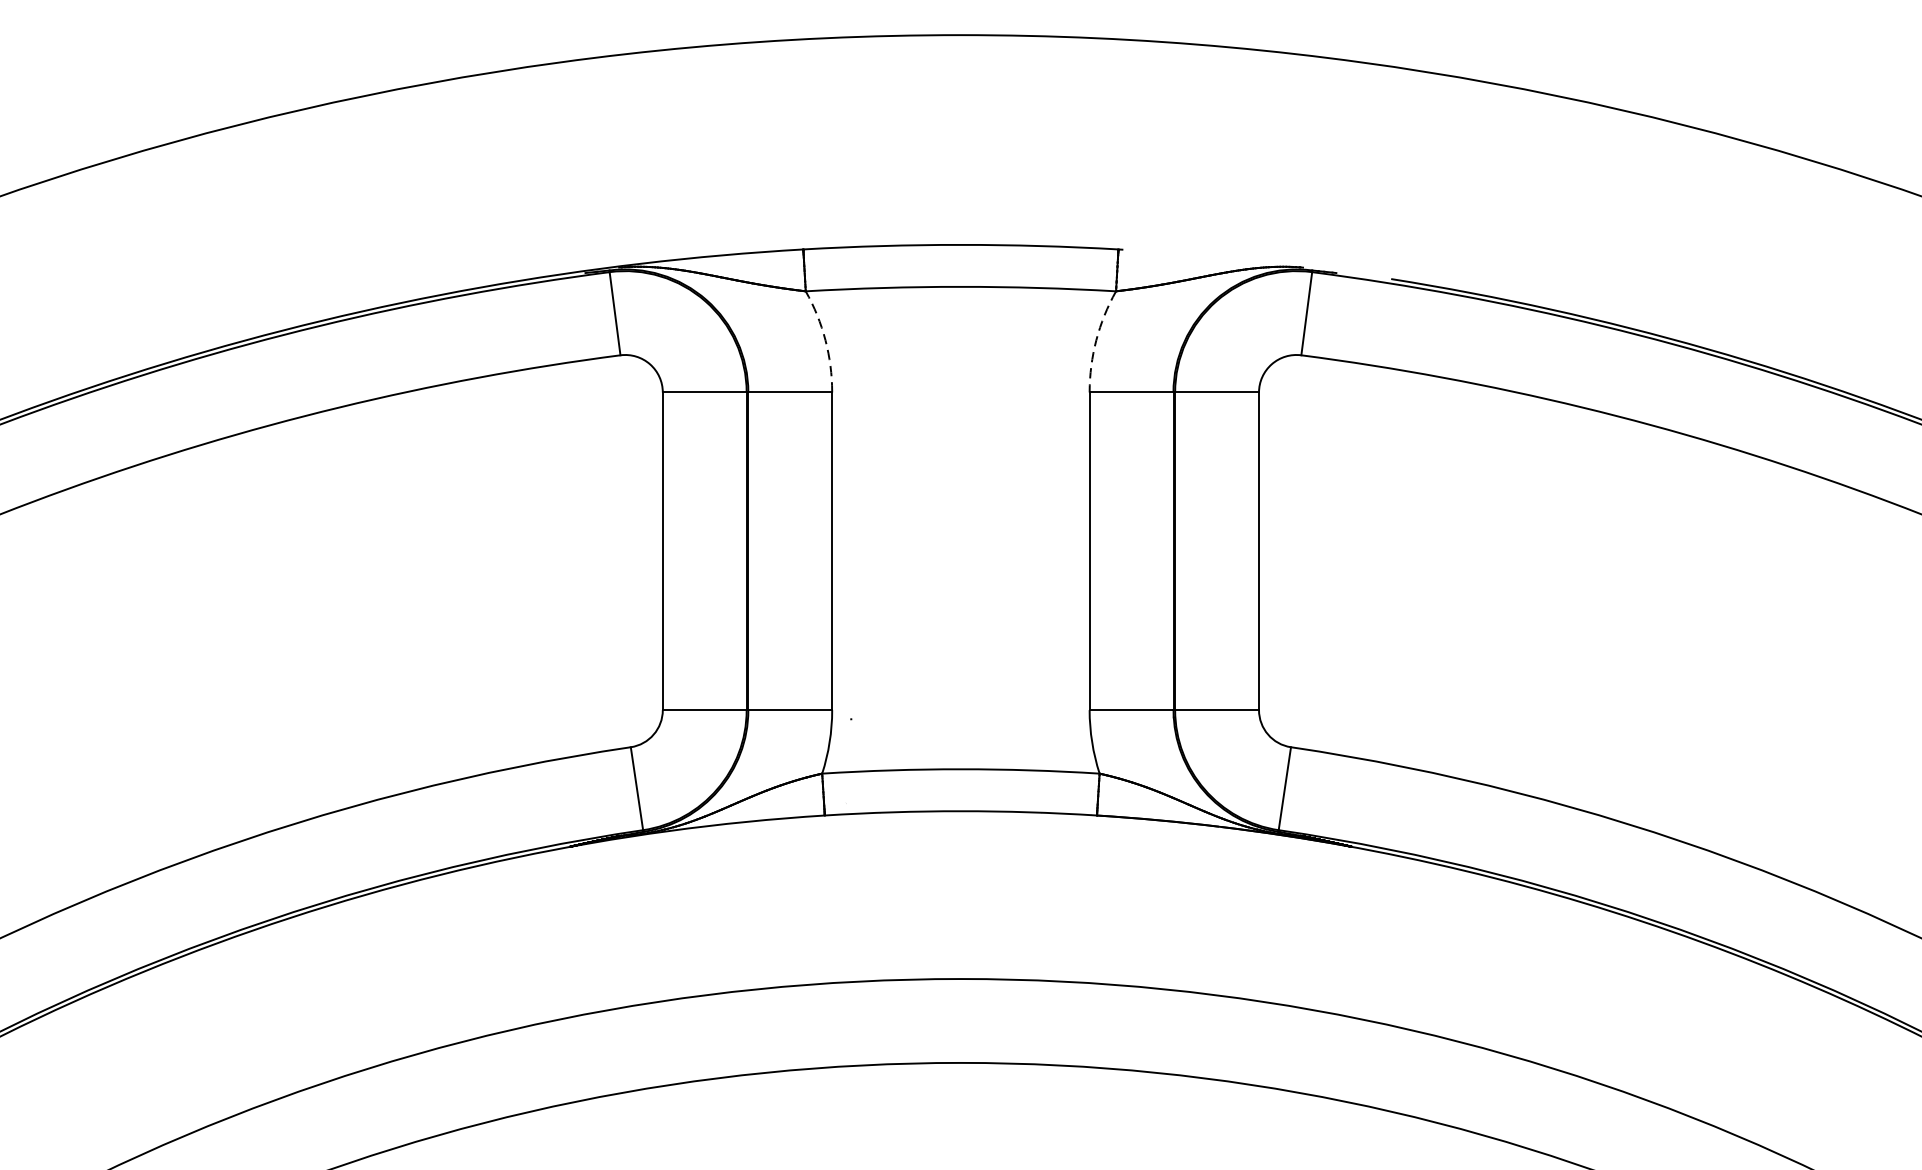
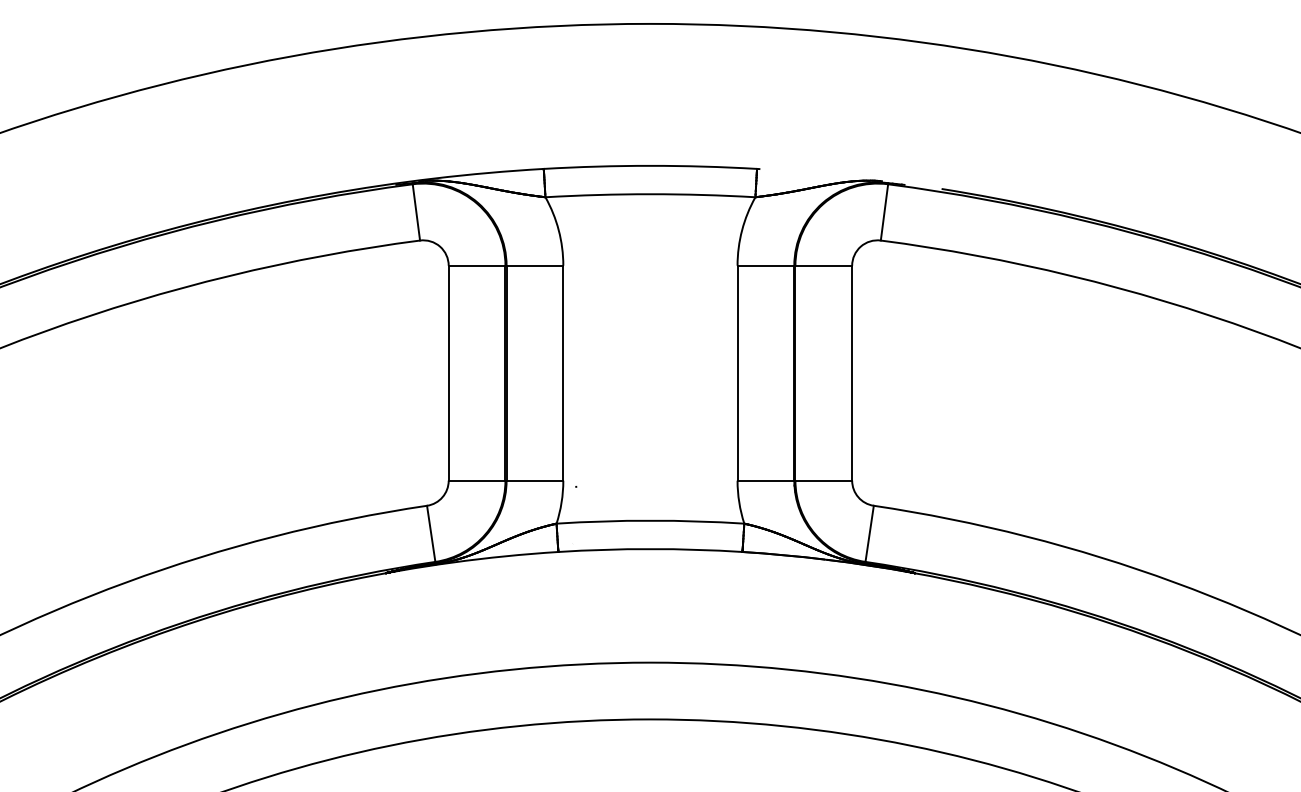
arc: (825, 340) -> (558, 230), dashed -> solid
arc: (1096, 340) -> (742, 230), dashed -> solid

